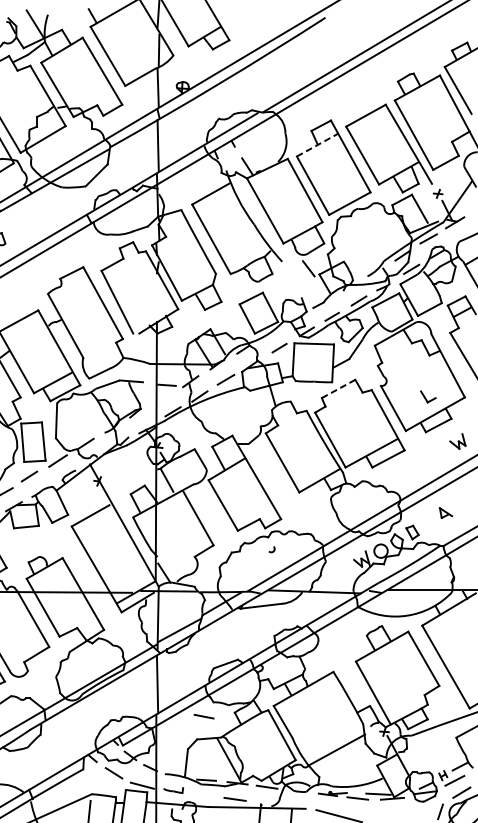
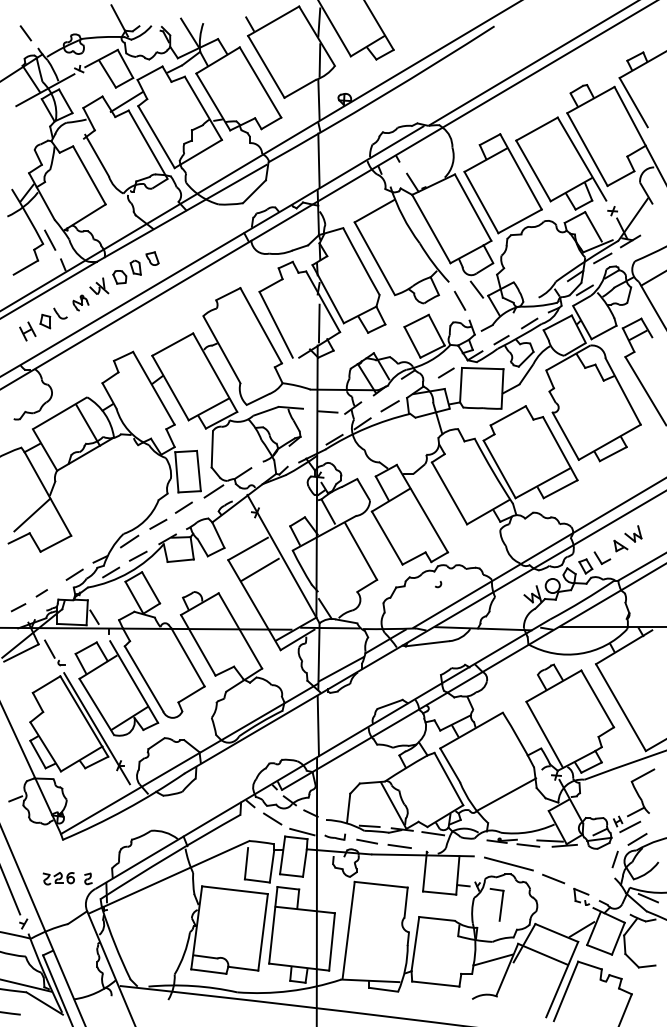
line: (317, 144) -> (486, 159), dashed -> solid
line: (292, 279) -> (459, 300), added
line: (157, 300) -> (318, 323), added
line: (338, 388) -> (508, 415), dashed -> solid
part: (428, 397) -> (602, 558), moved
part: (457, 441) -> (633, 533), moved
line: (101, 535) -> (259, 569), added
line: (203, 716) -> (366, 841), moved

